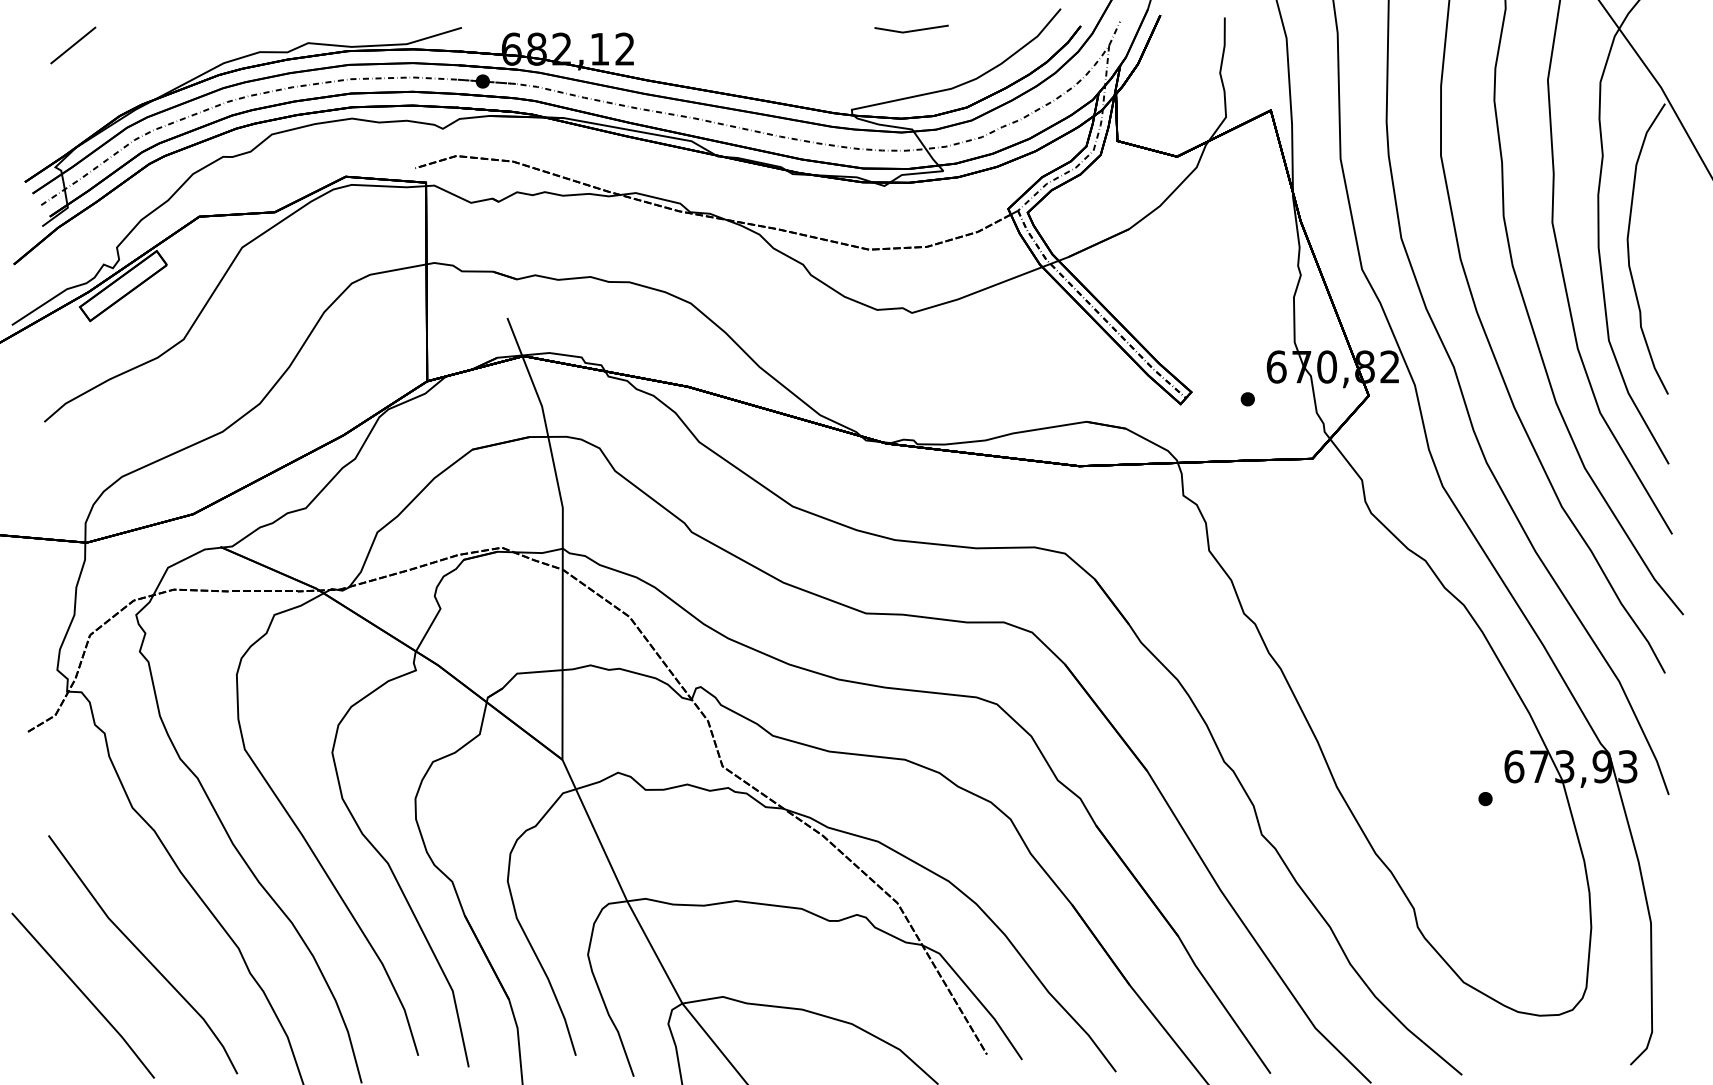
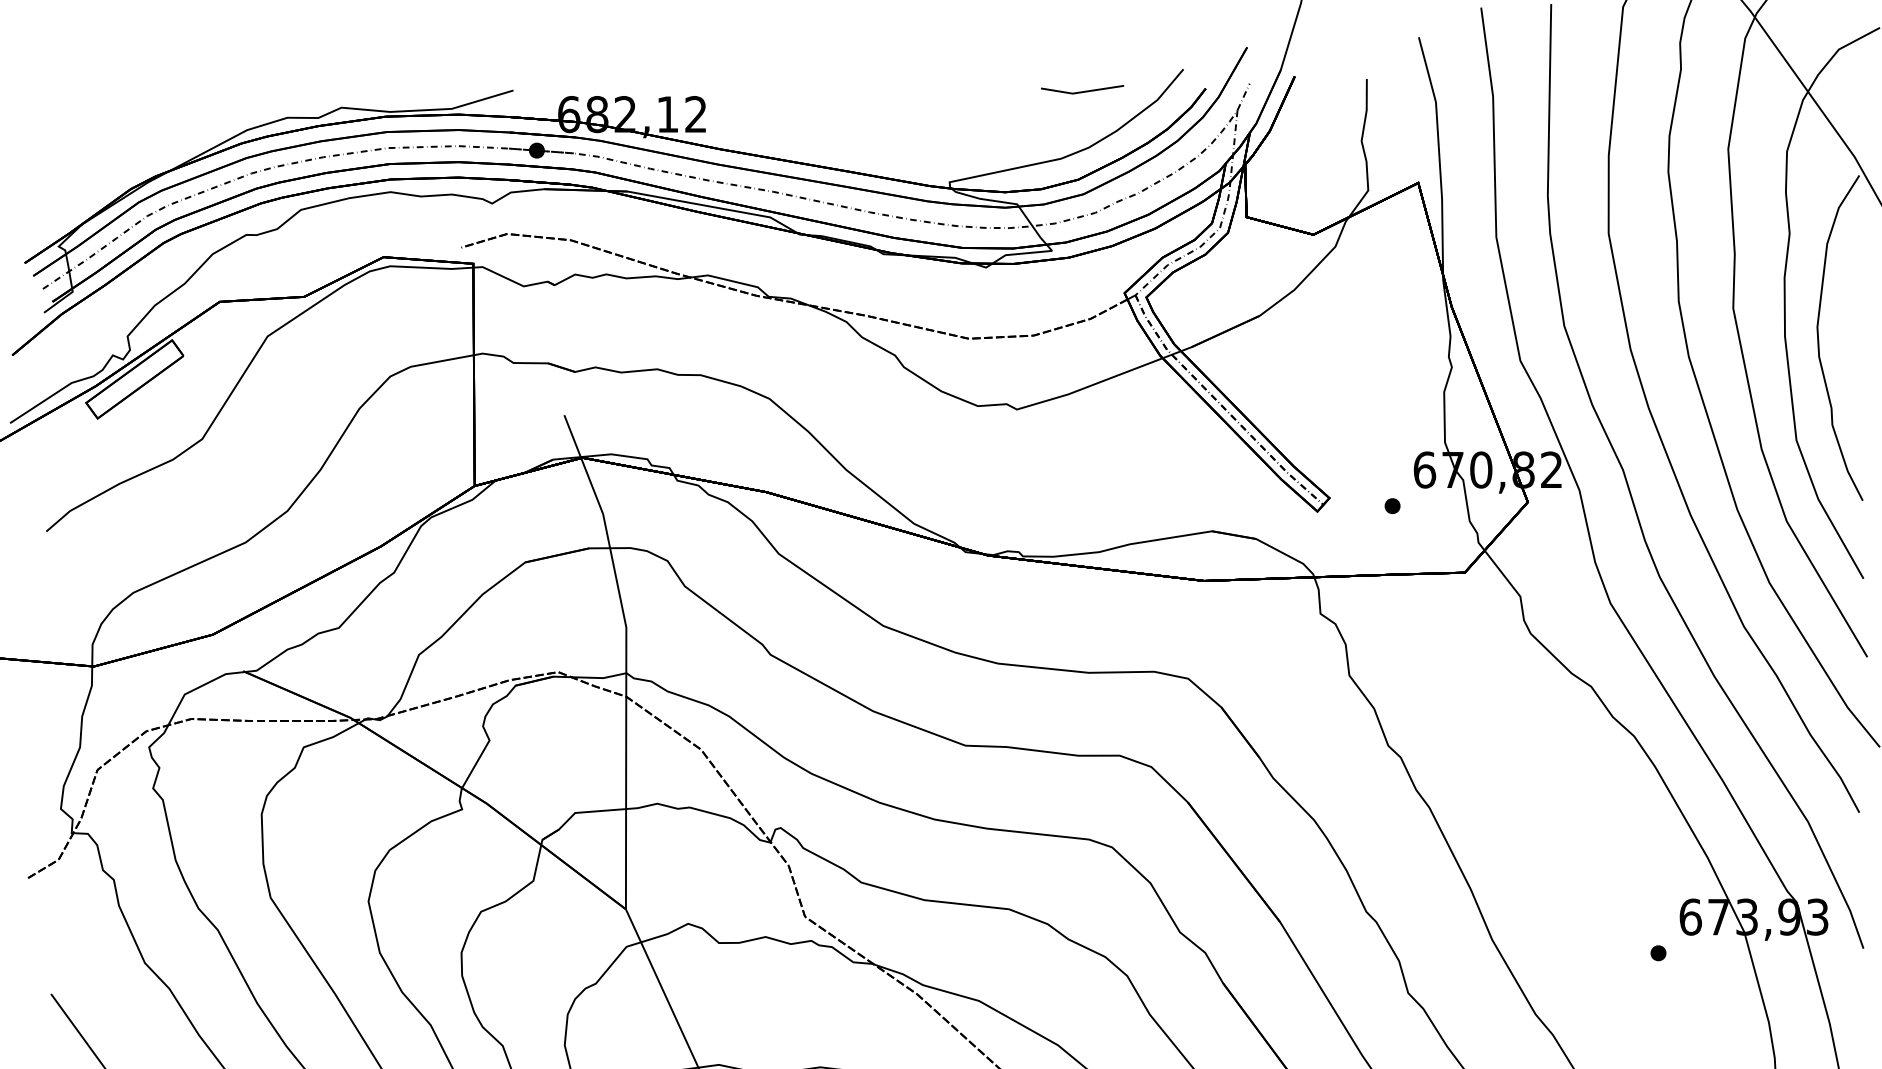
line: (911, 30) -> (1082, 91), moved
line: (73, 45) -> (78, 110), removed

